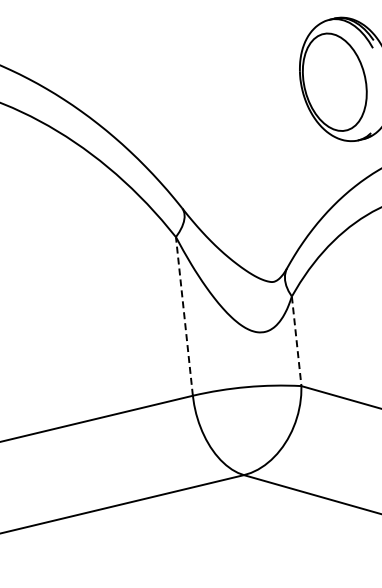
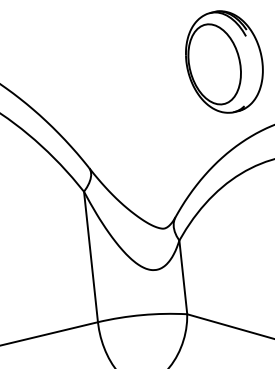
line: (184, 316) -> (91, 257), dashed -> solid
line: (296, 341) -> (183, 277), dashed -> solid

